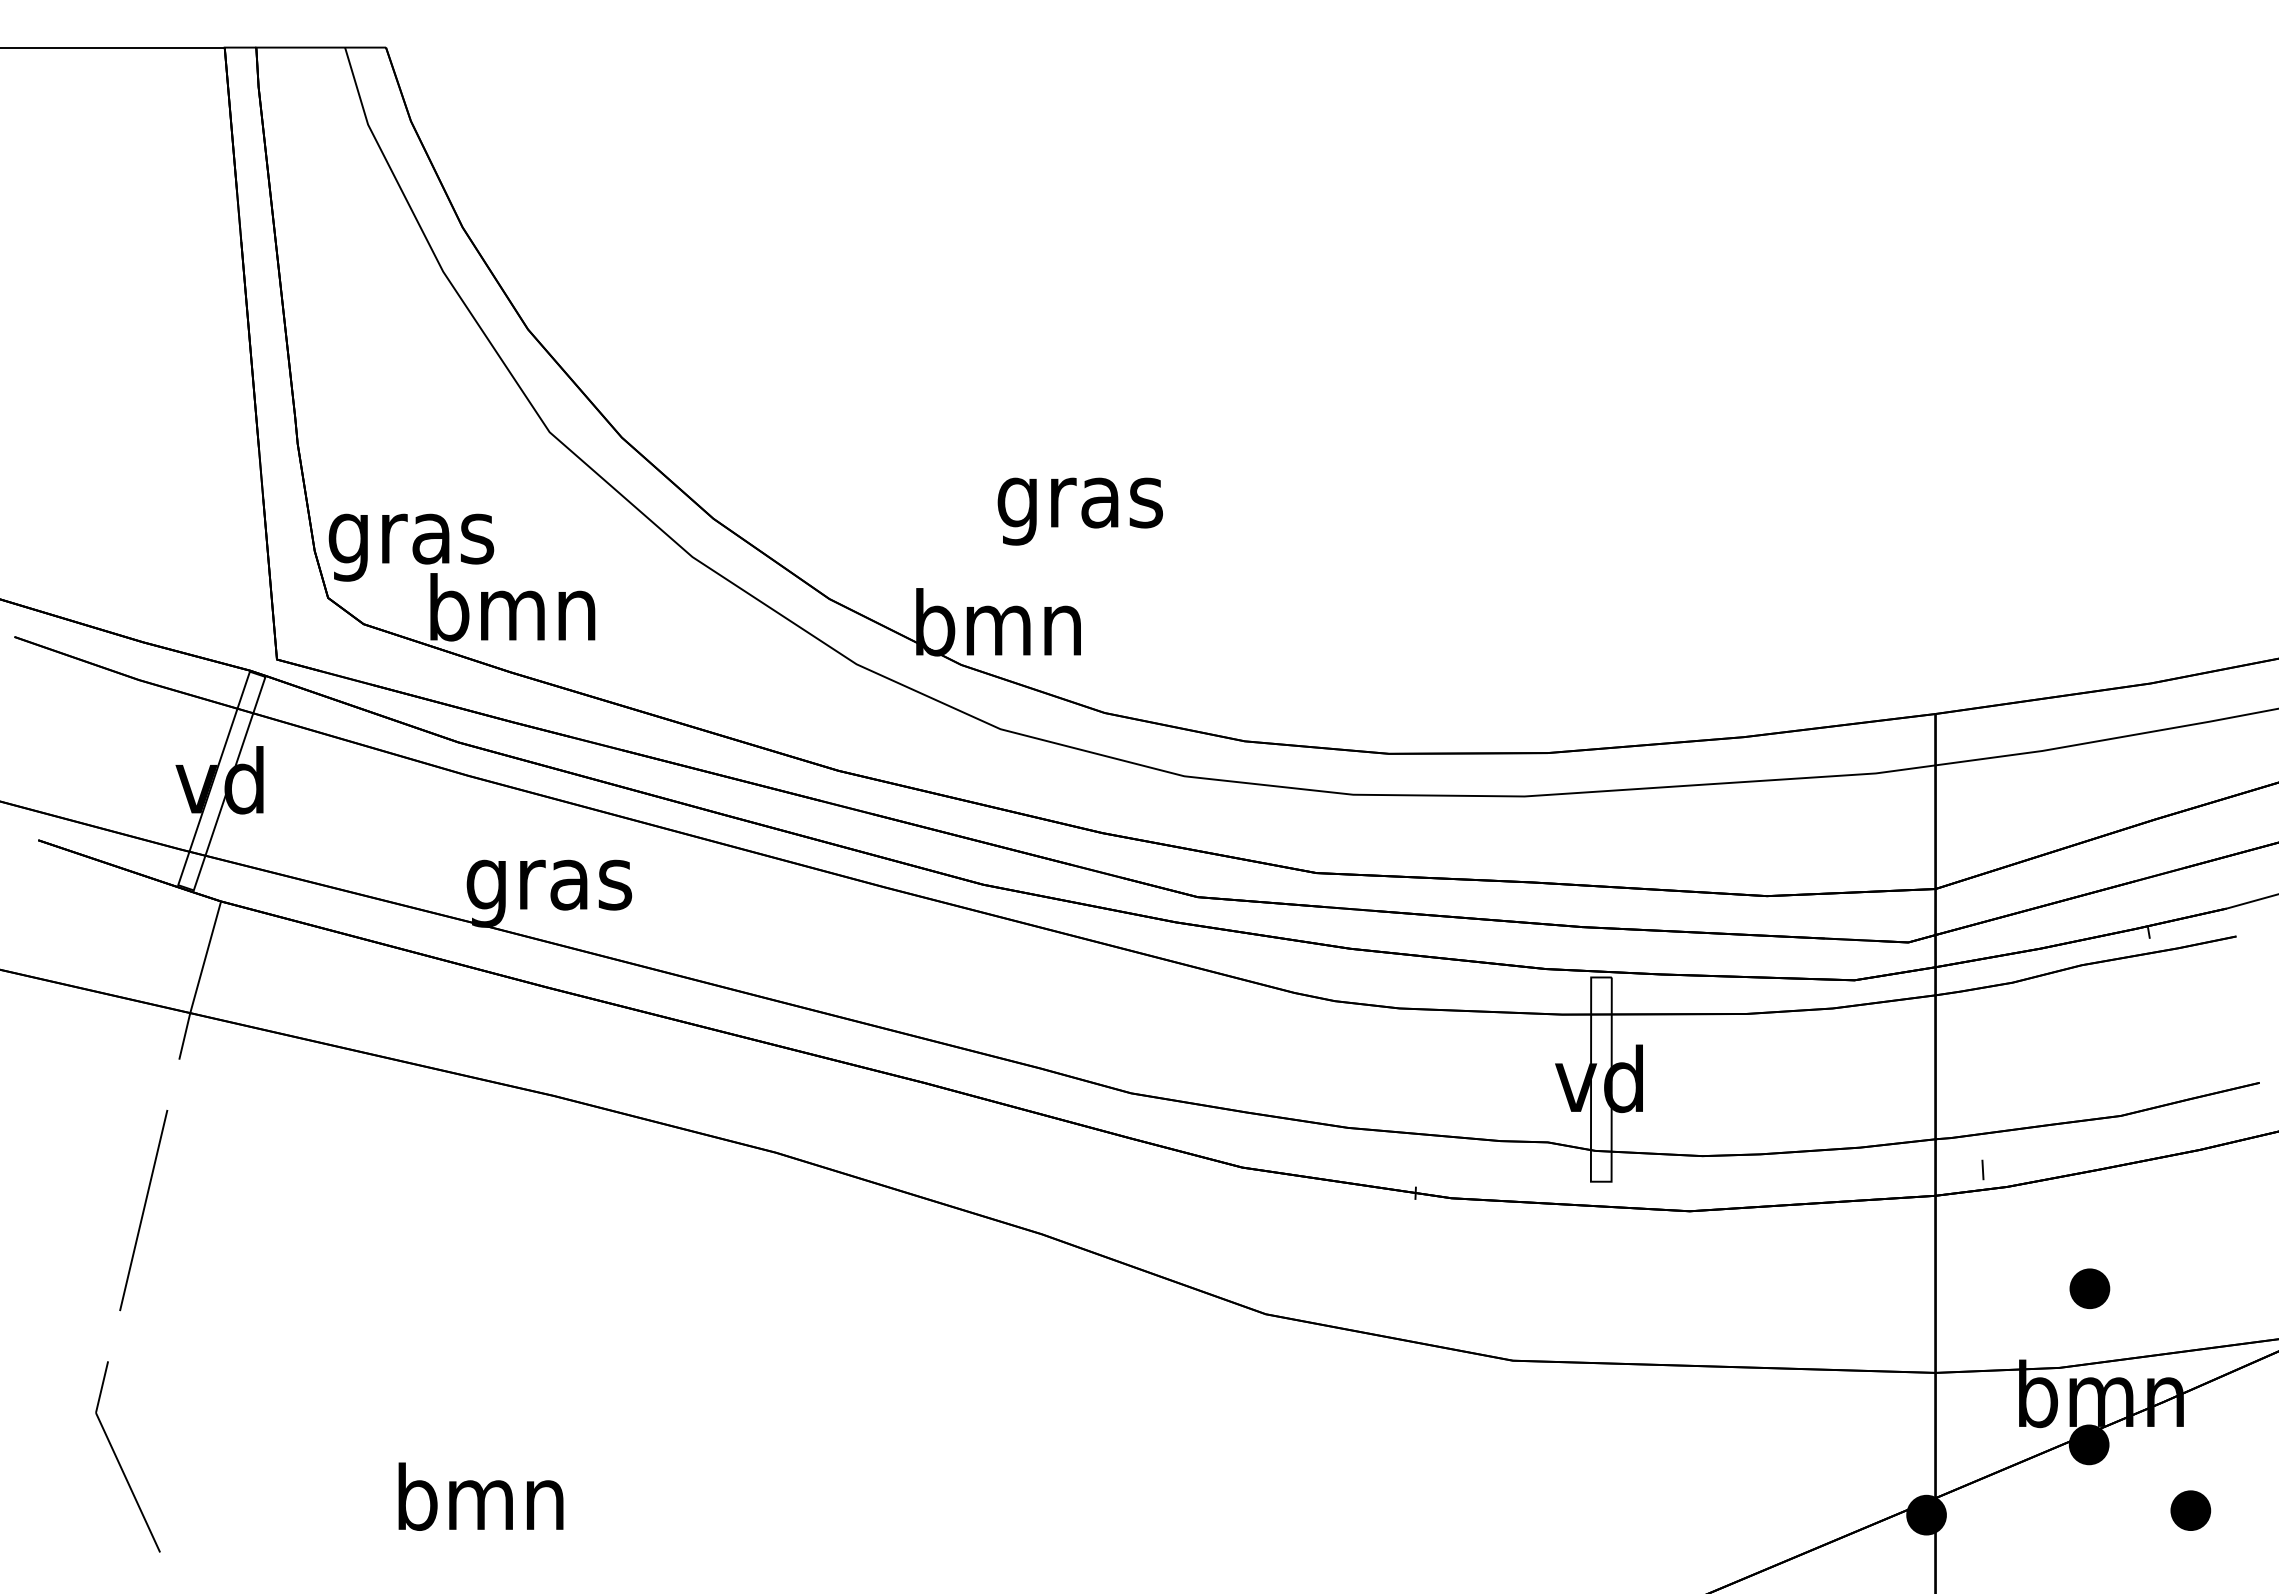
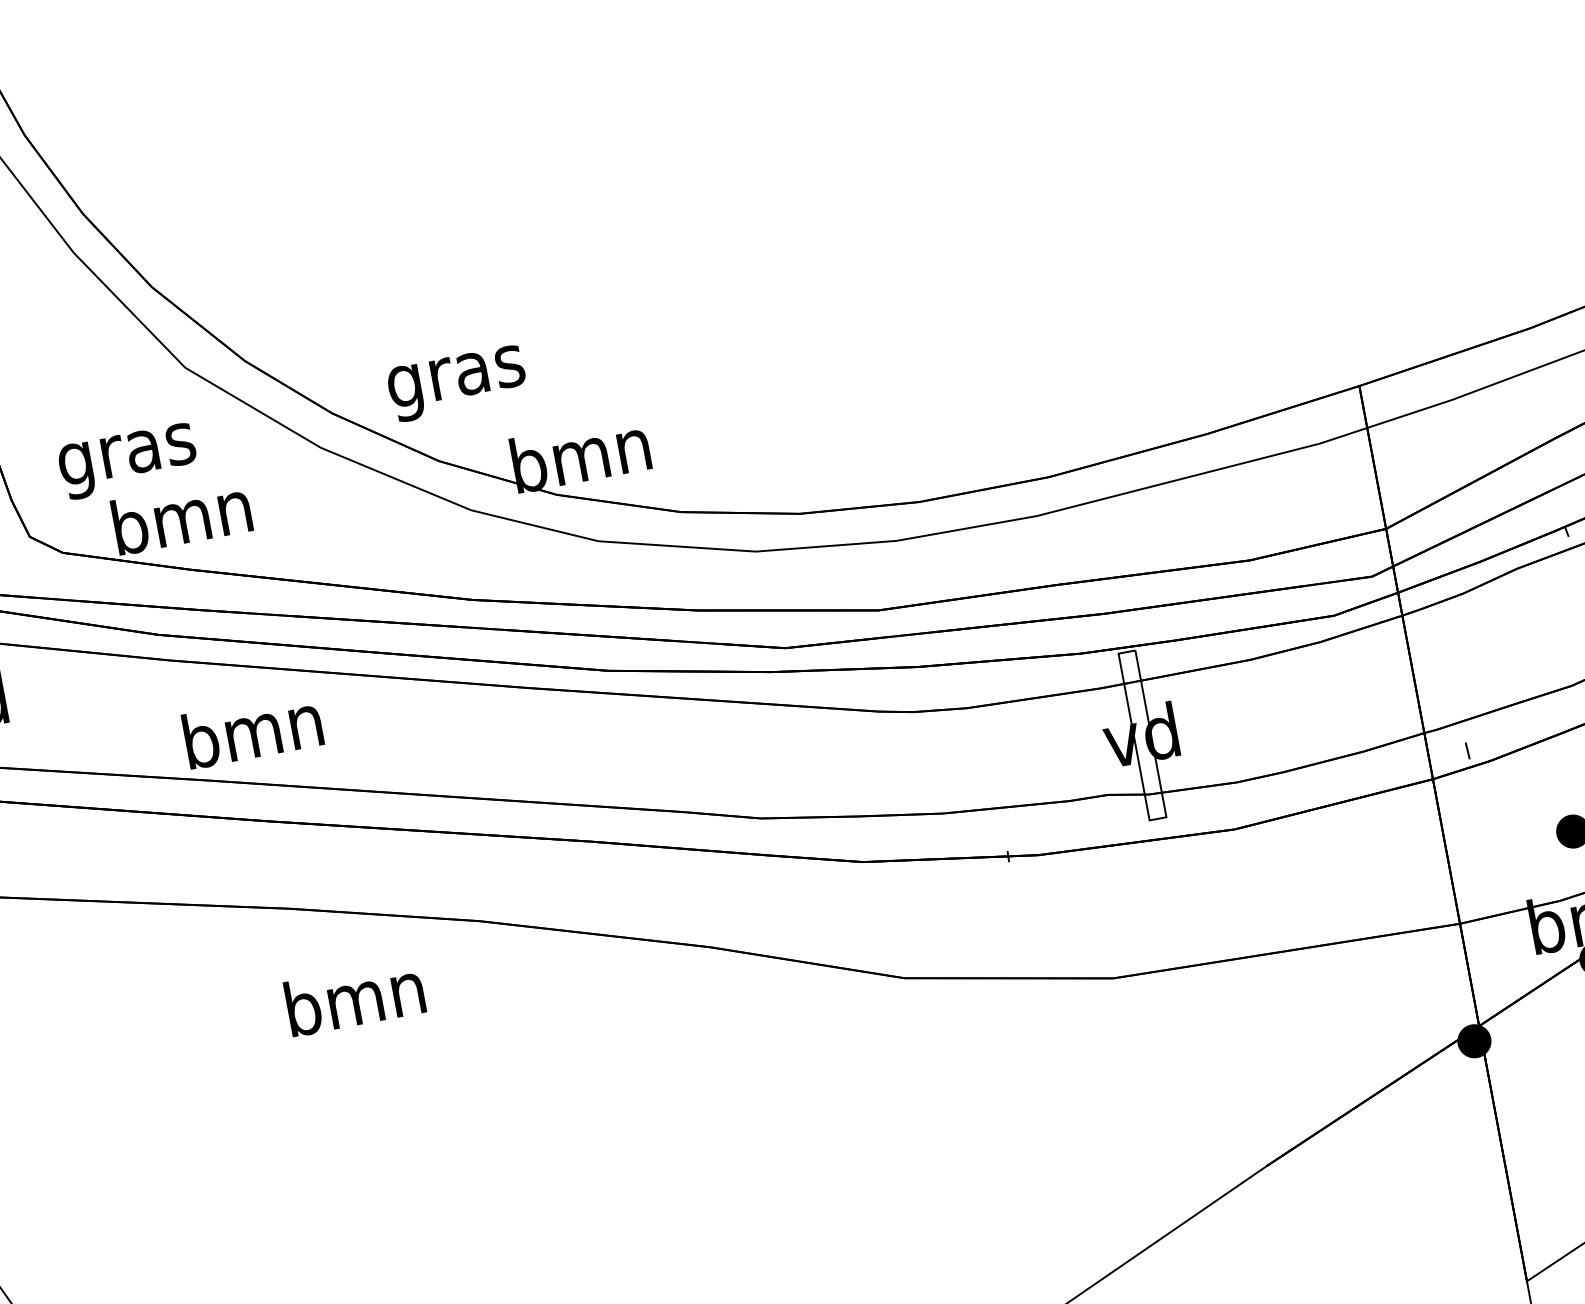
text: (1079, 511) -> (456, 383), moved
text: (411, 547) -> (128, 461), moved
text: (549, 884) -> (254, 736), gras -> bmn
text: (480, 1496) -> (354, 997), moved

